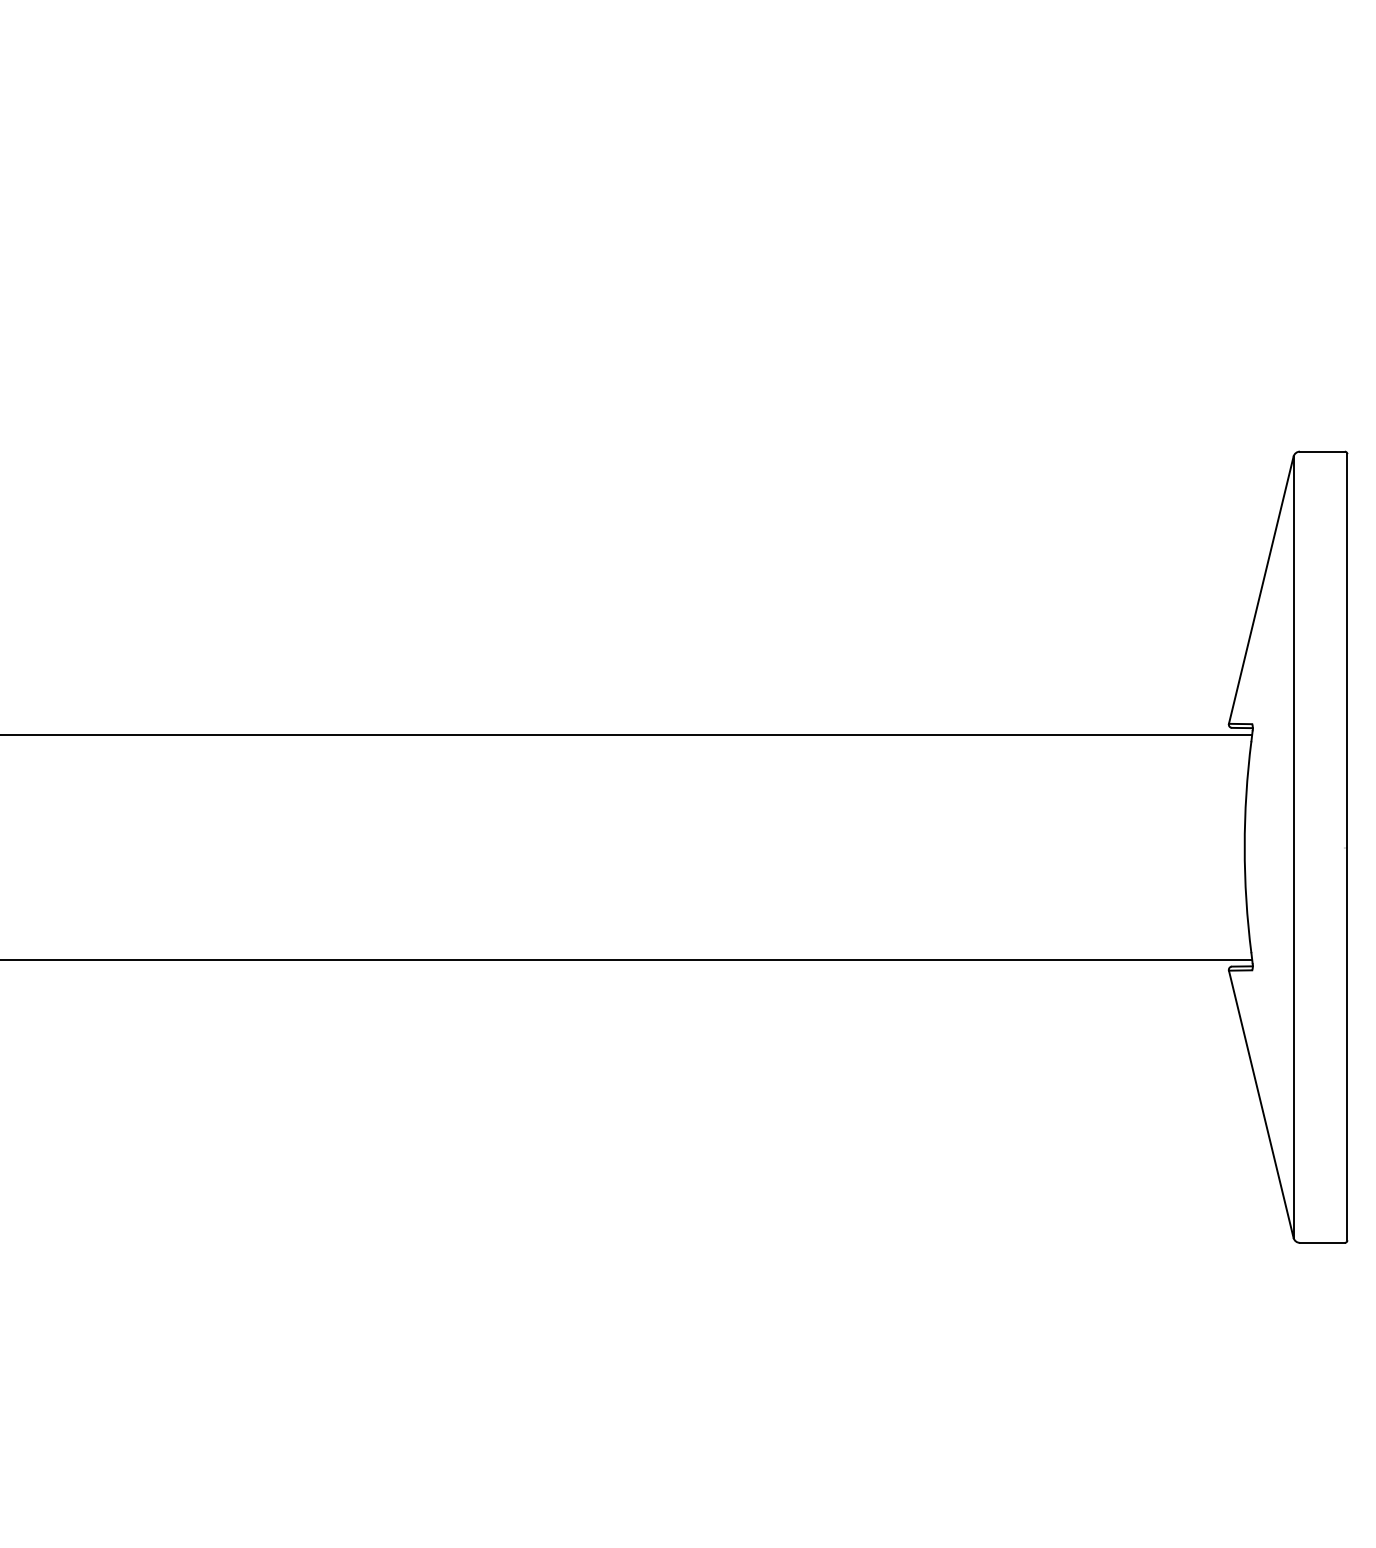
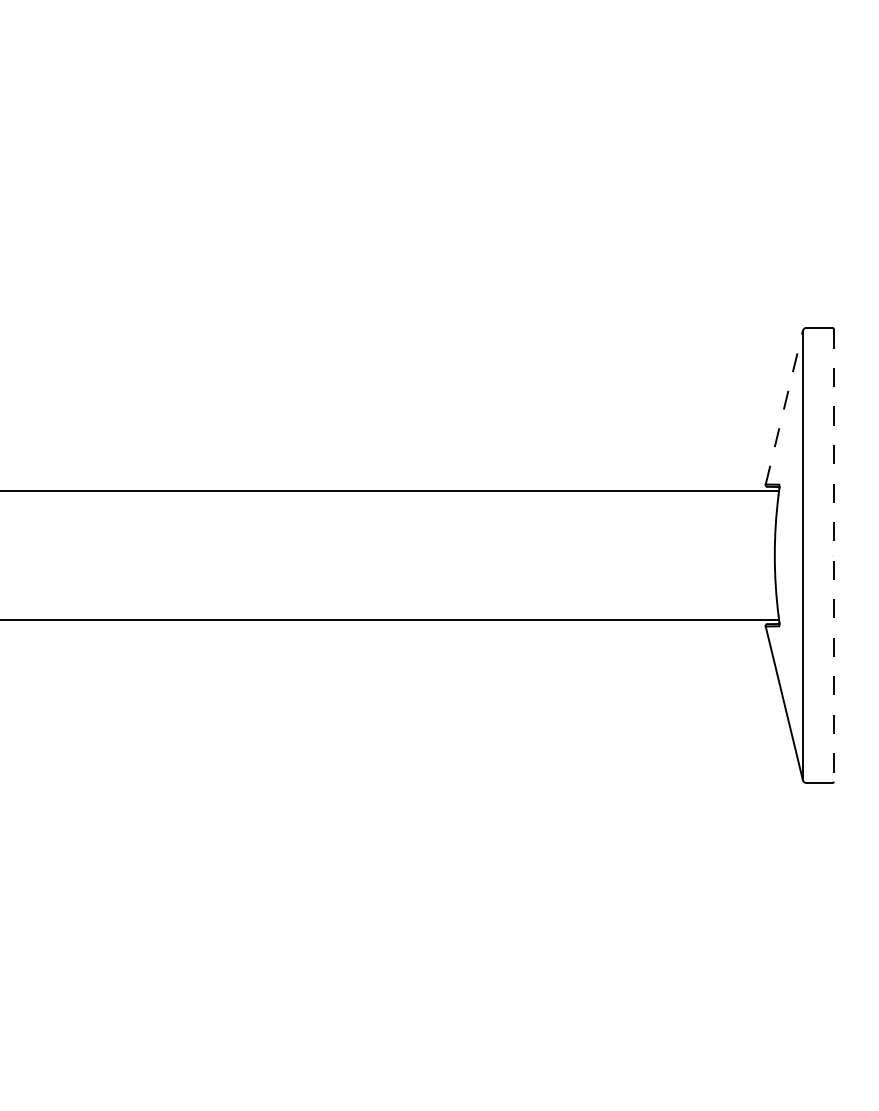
line: (1261, 589) -> (784, 407), solid -> dashed
line: (1346, 848) -> (833, 556), solid -> dashed

